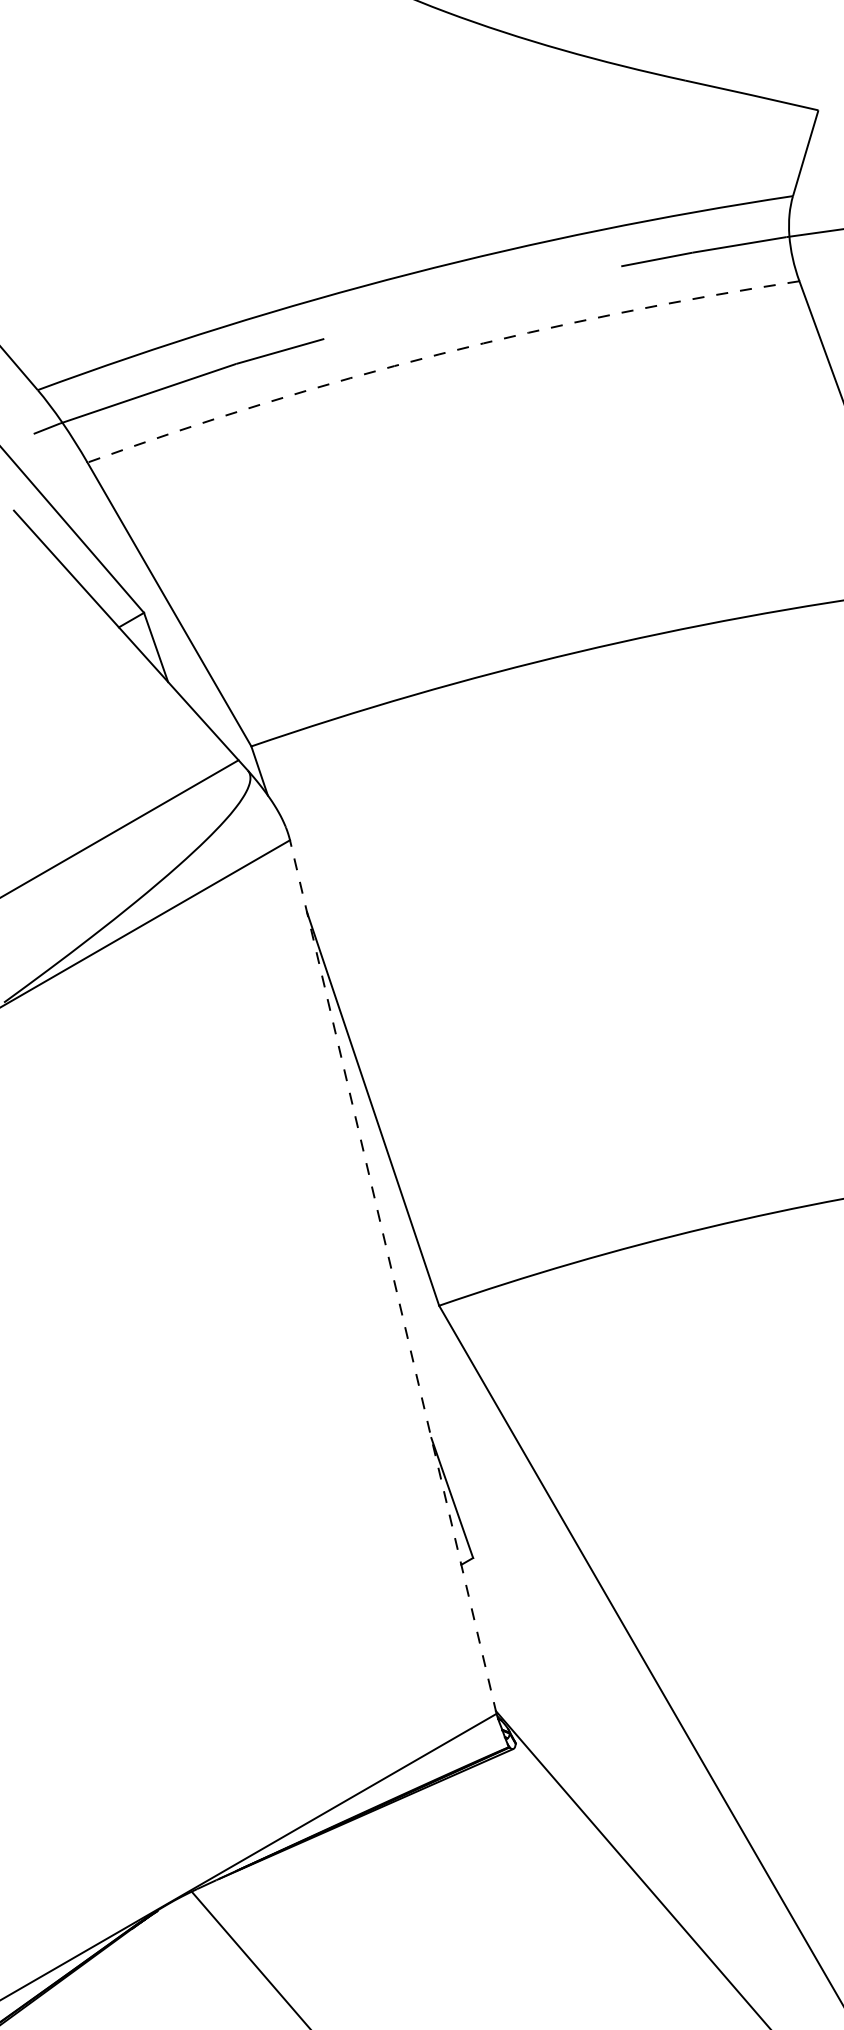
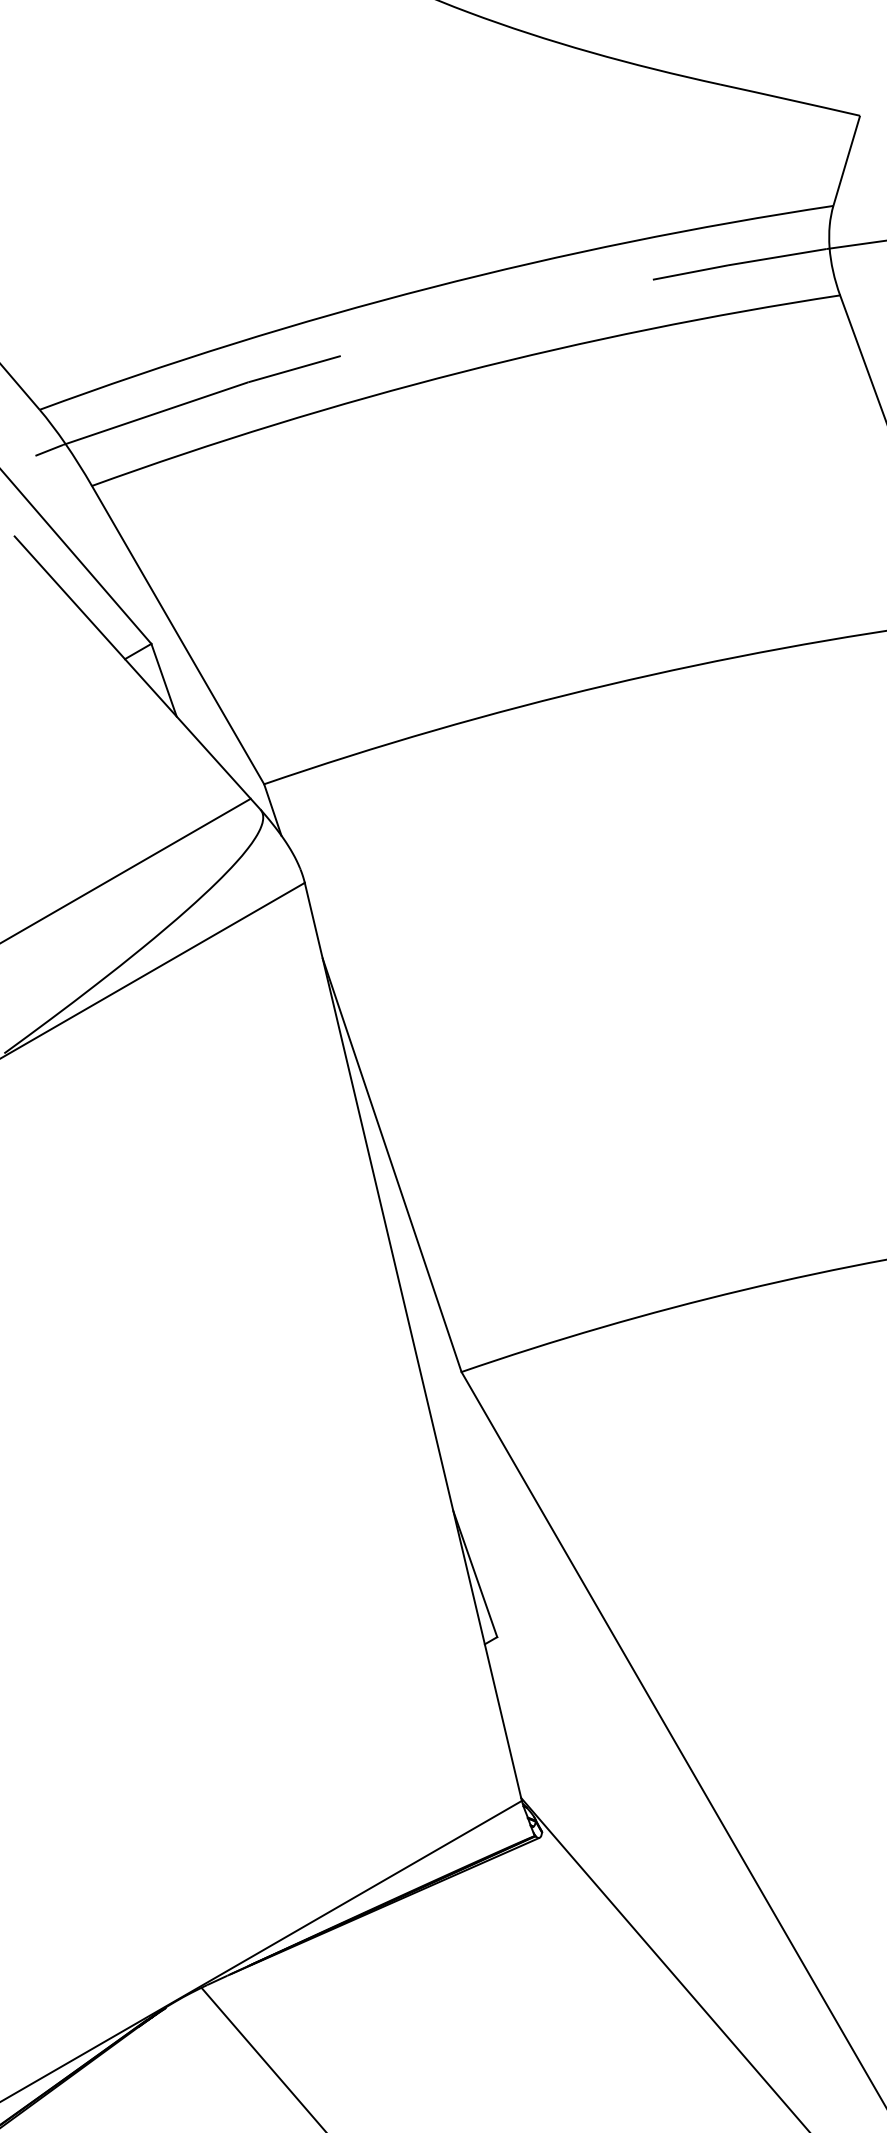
arc: (439, 354) -> (461, 372), dashed -> solid
line: (393, 1277) -> (413, 1342), dashed -> solid

